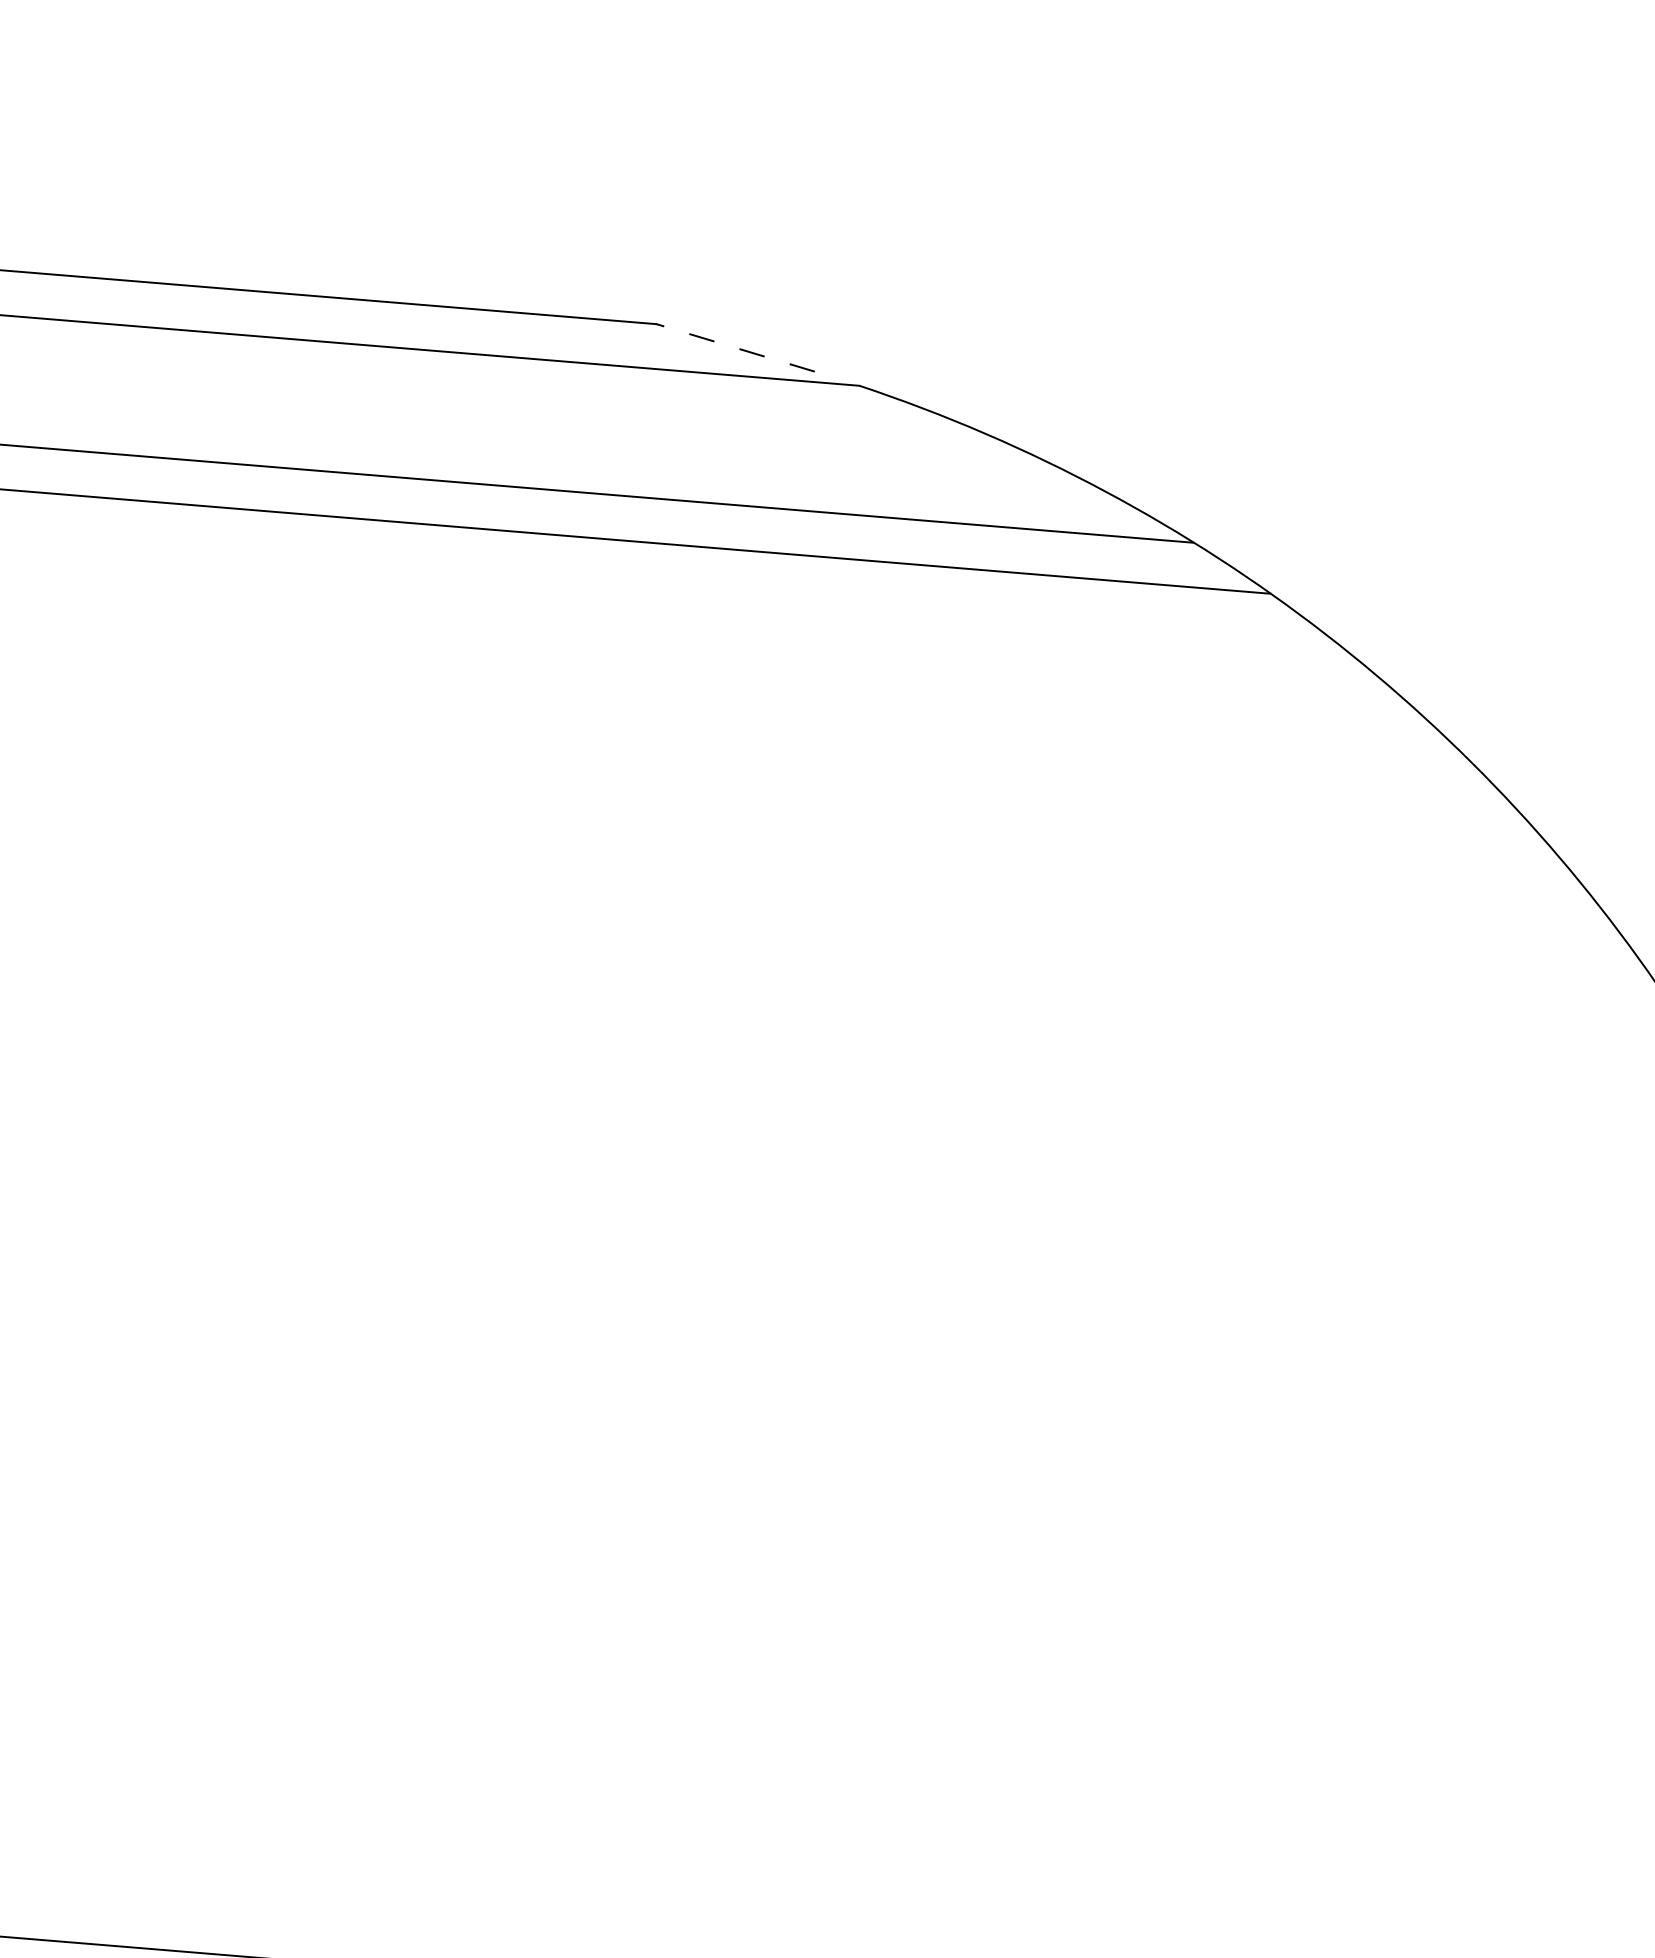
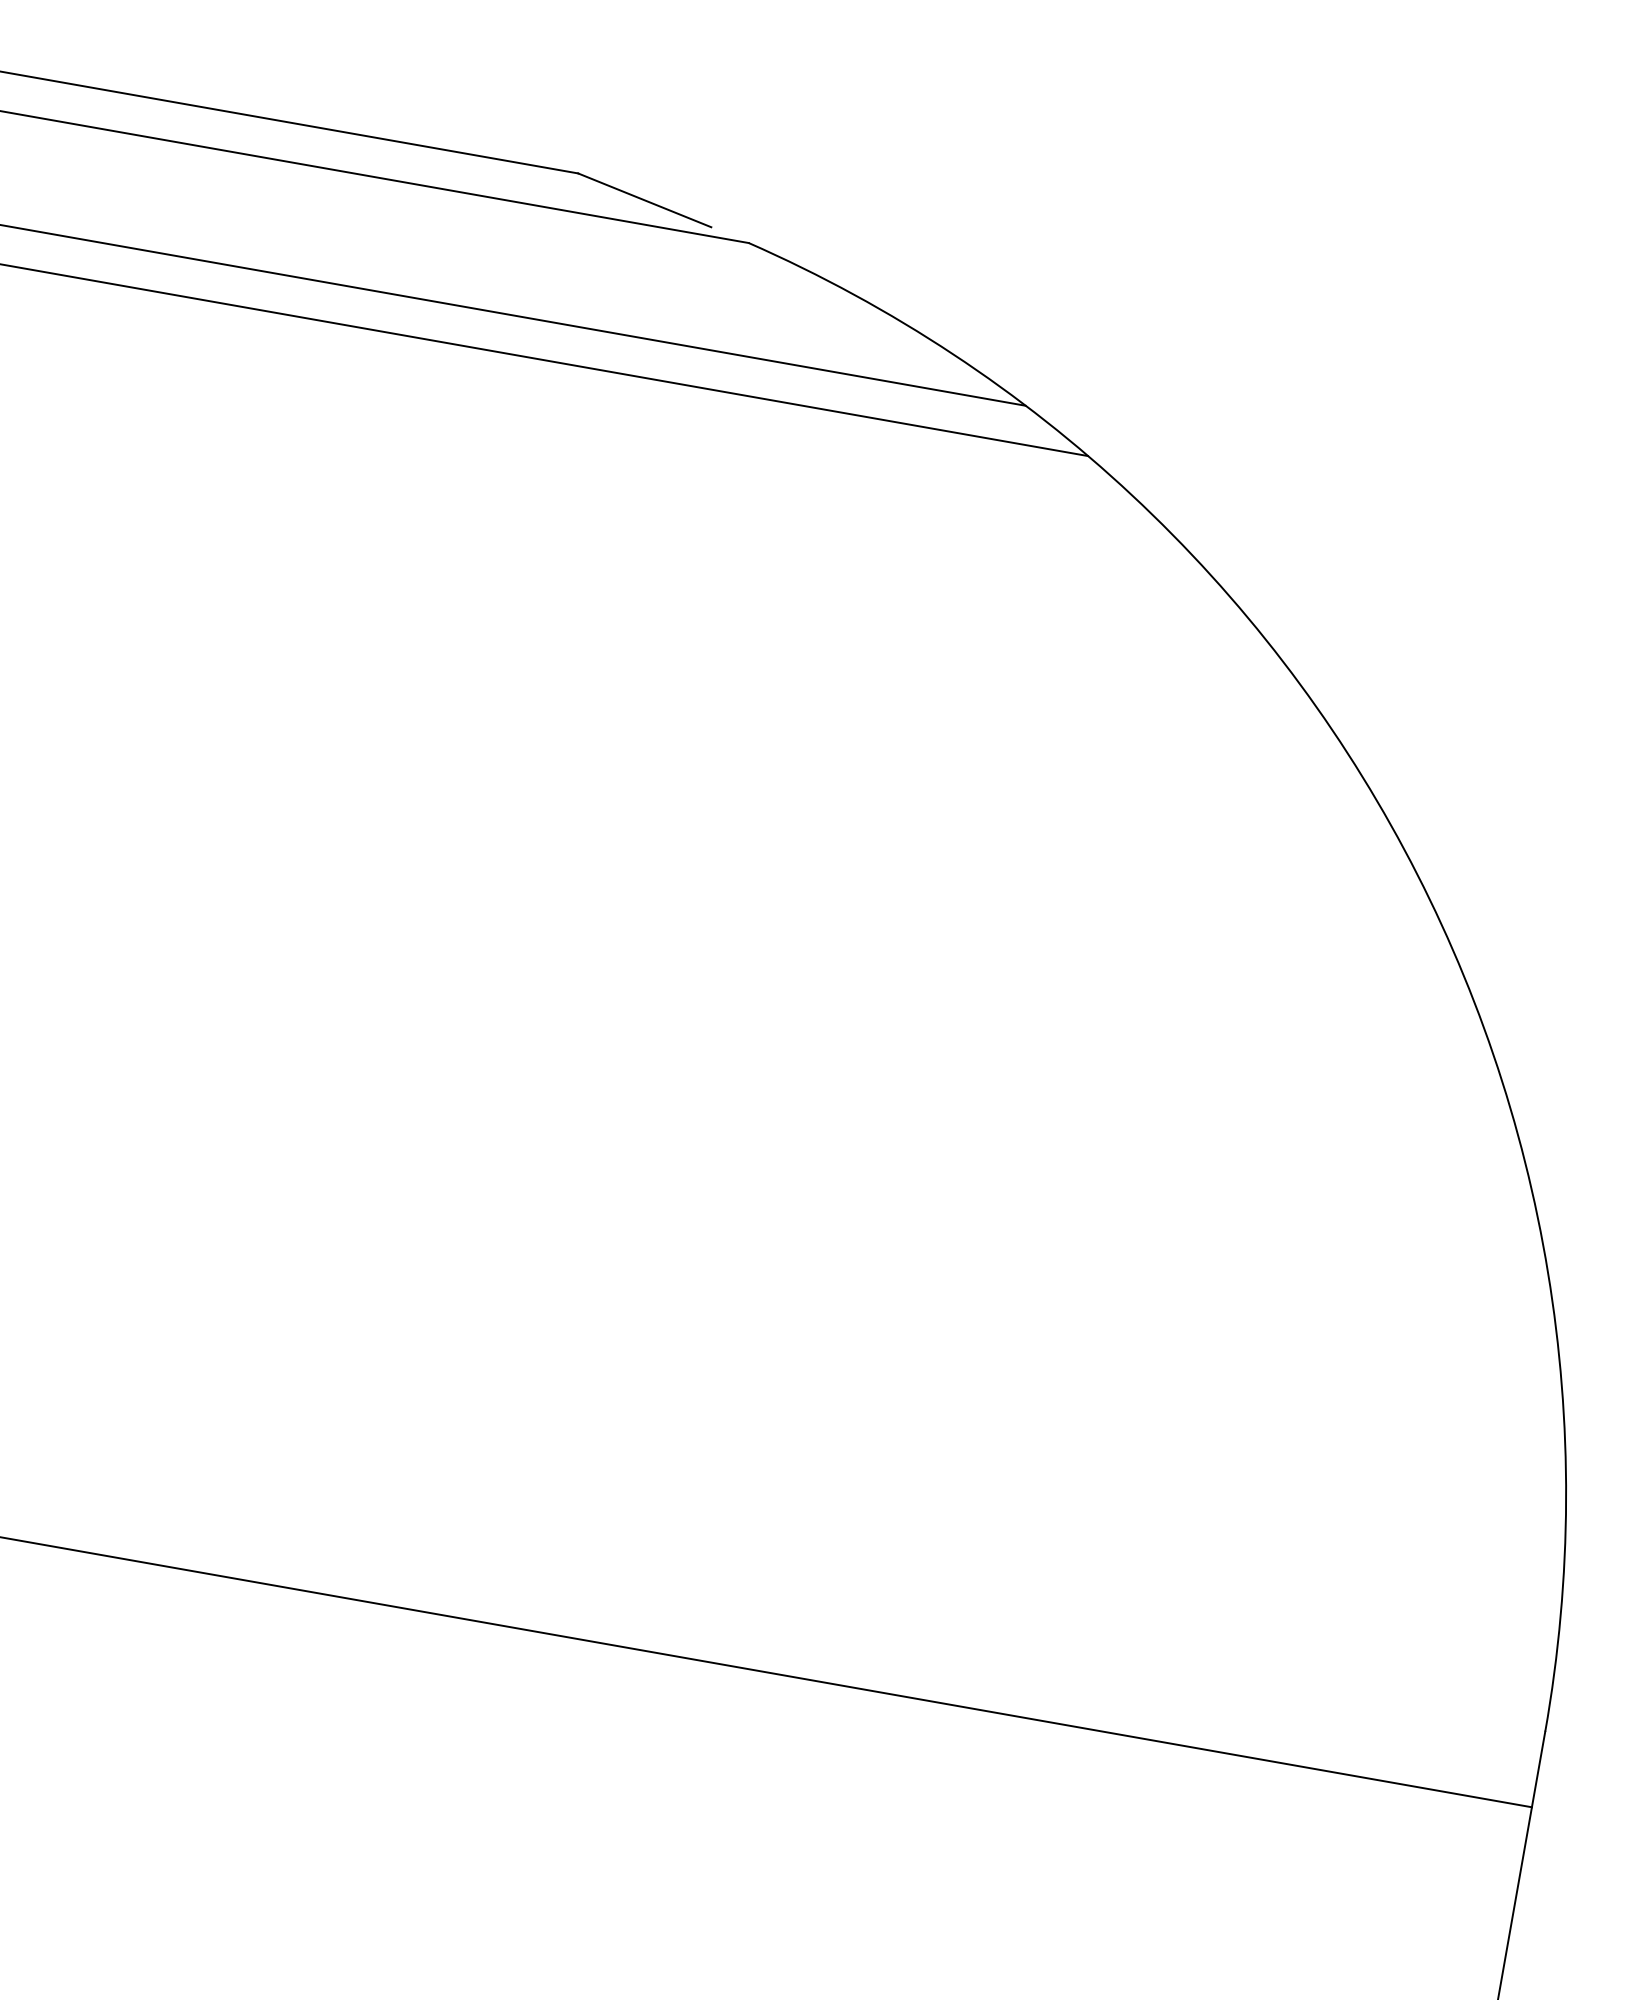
line: (735, 348) -> (644, 200), dashed -> solid

